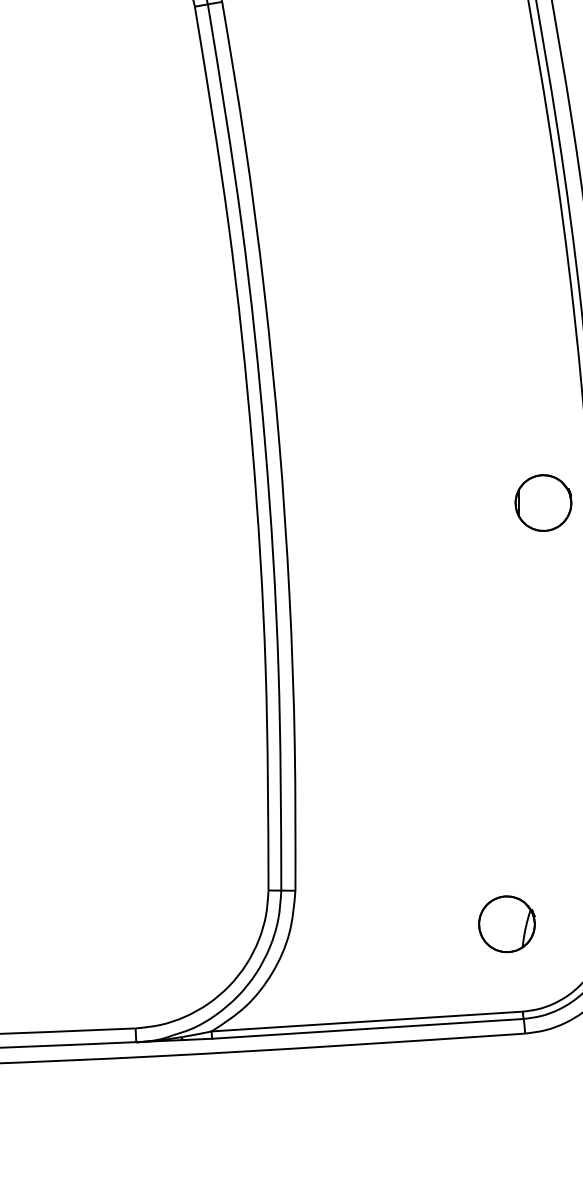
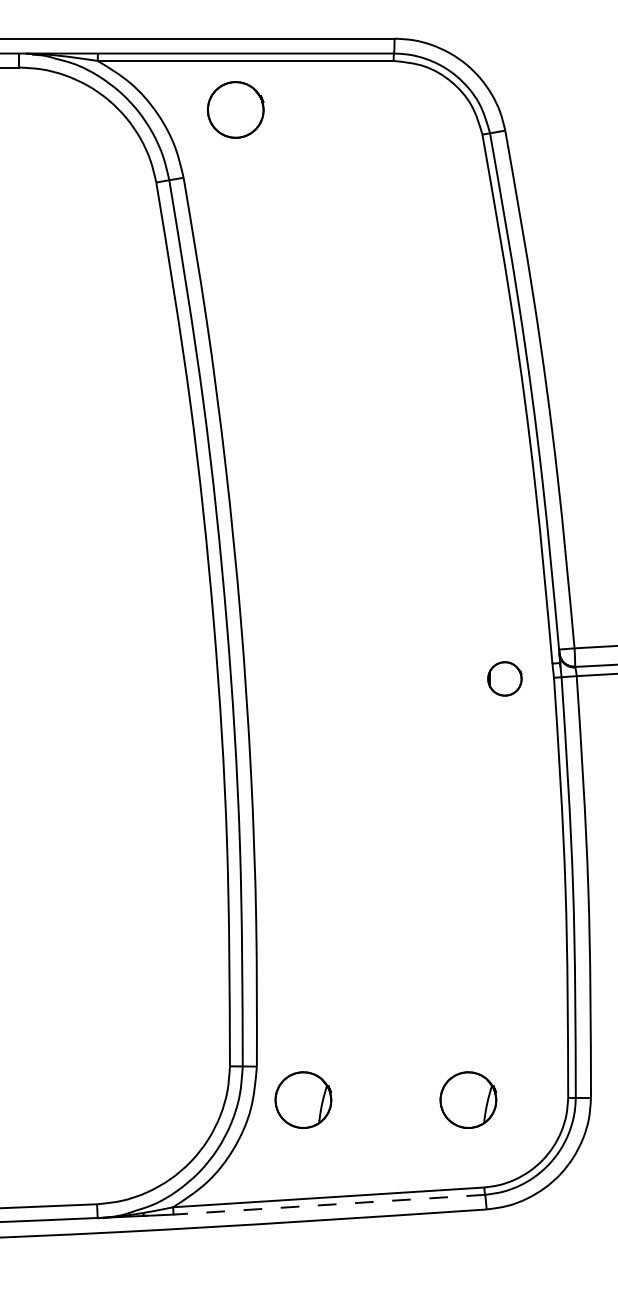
part: (543, 502) -> (504, 678), size x0.6
part: (342, 923) -> (303, 1099), added
line: (367, 1028) -> (328, 1204), solid -> dashed

